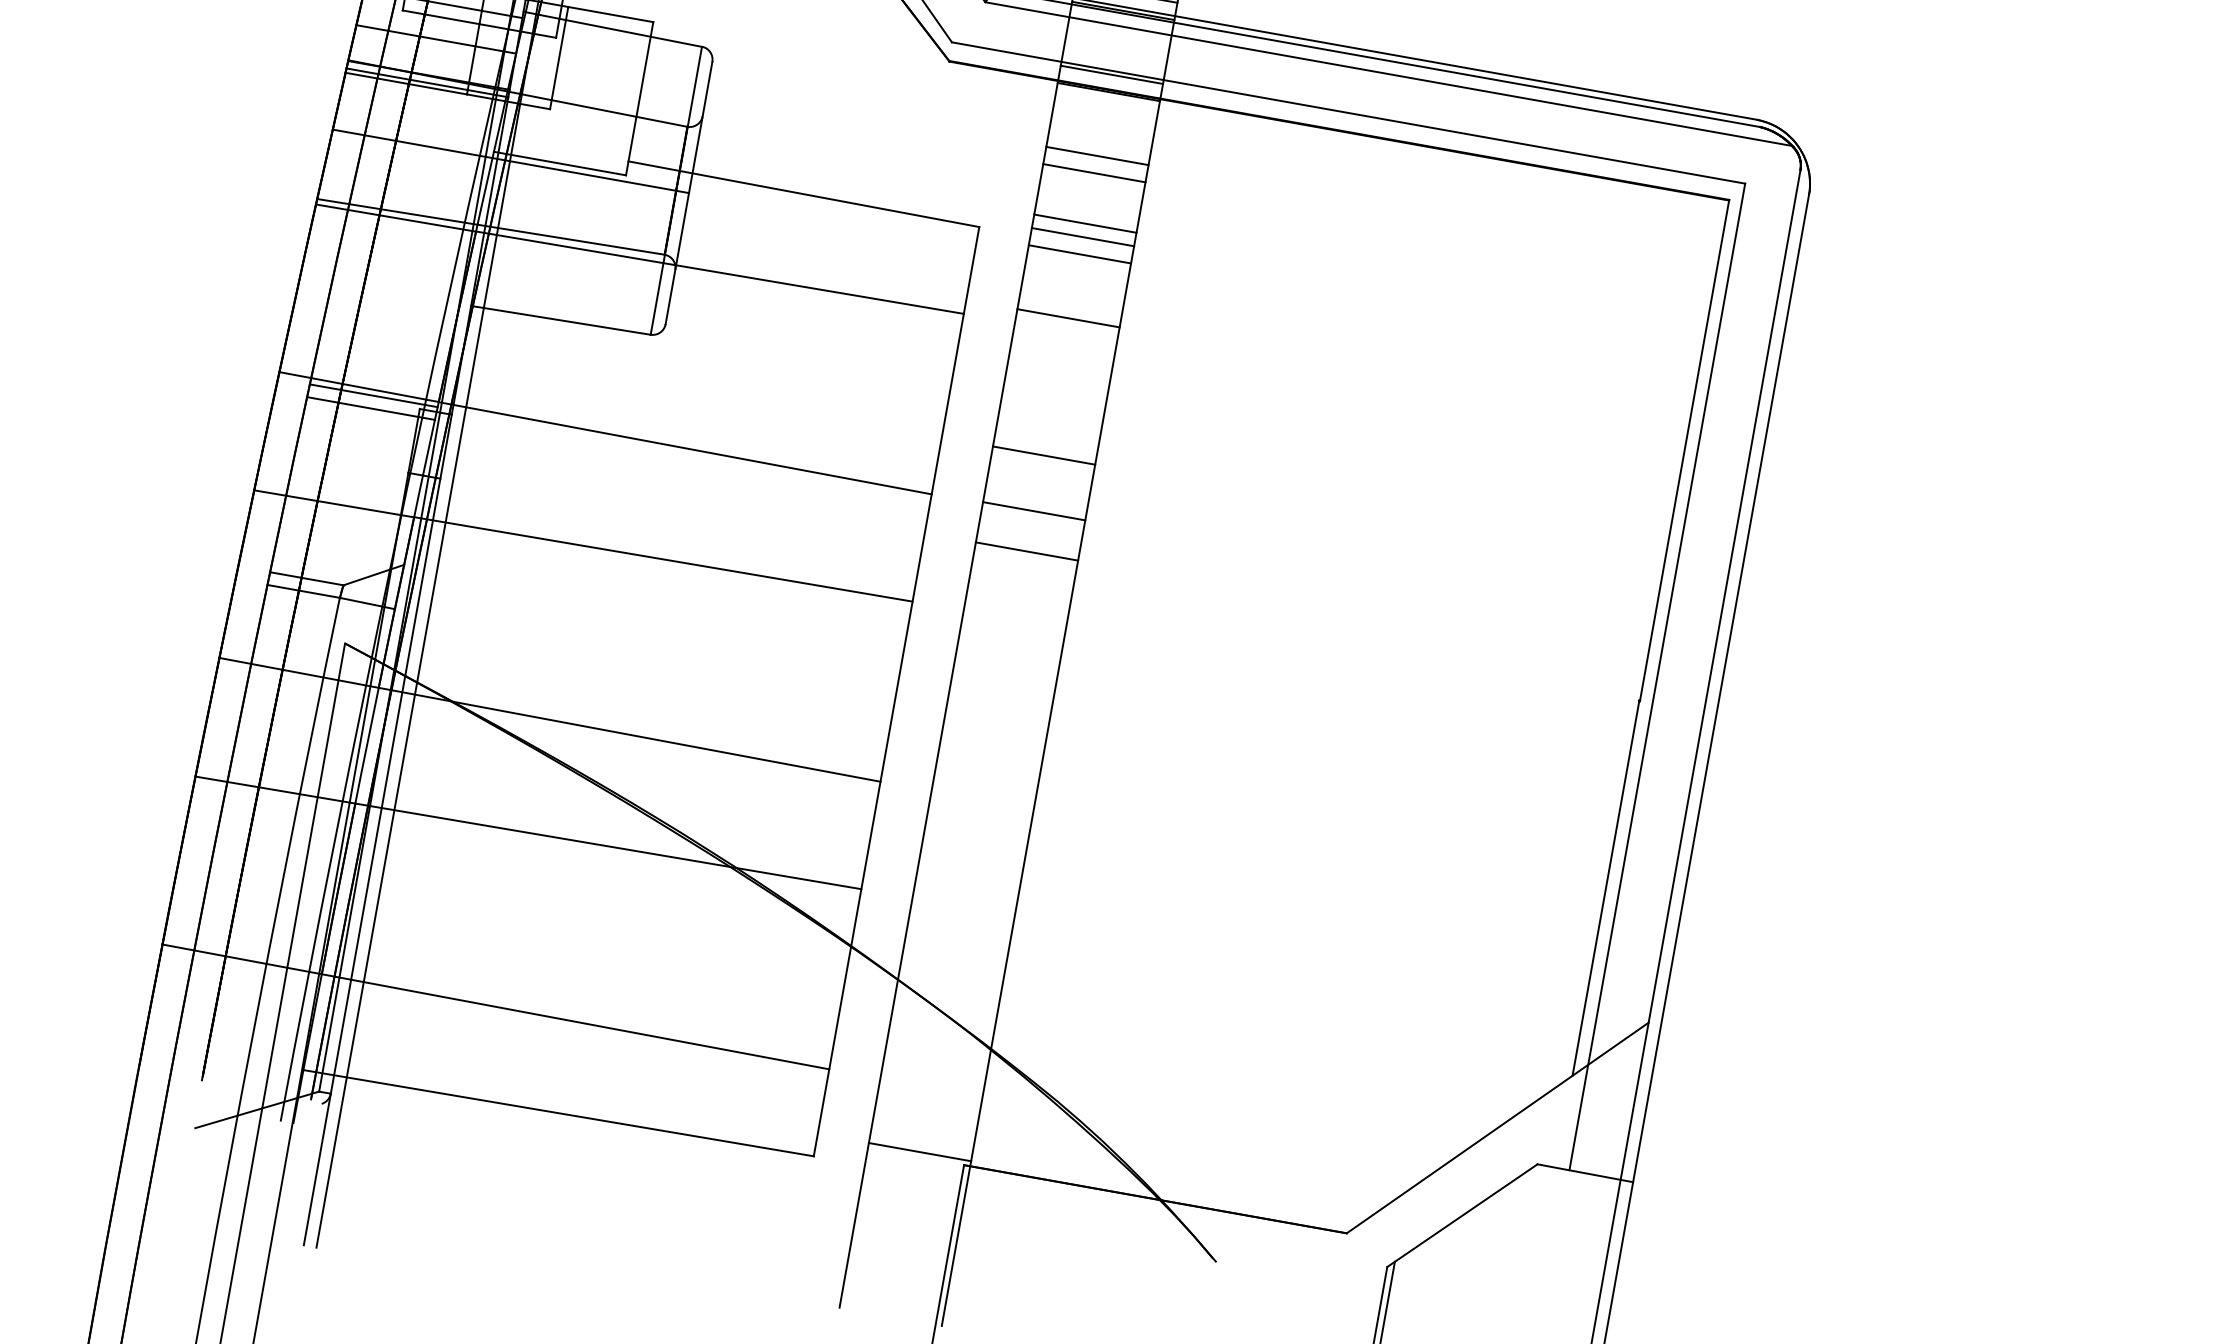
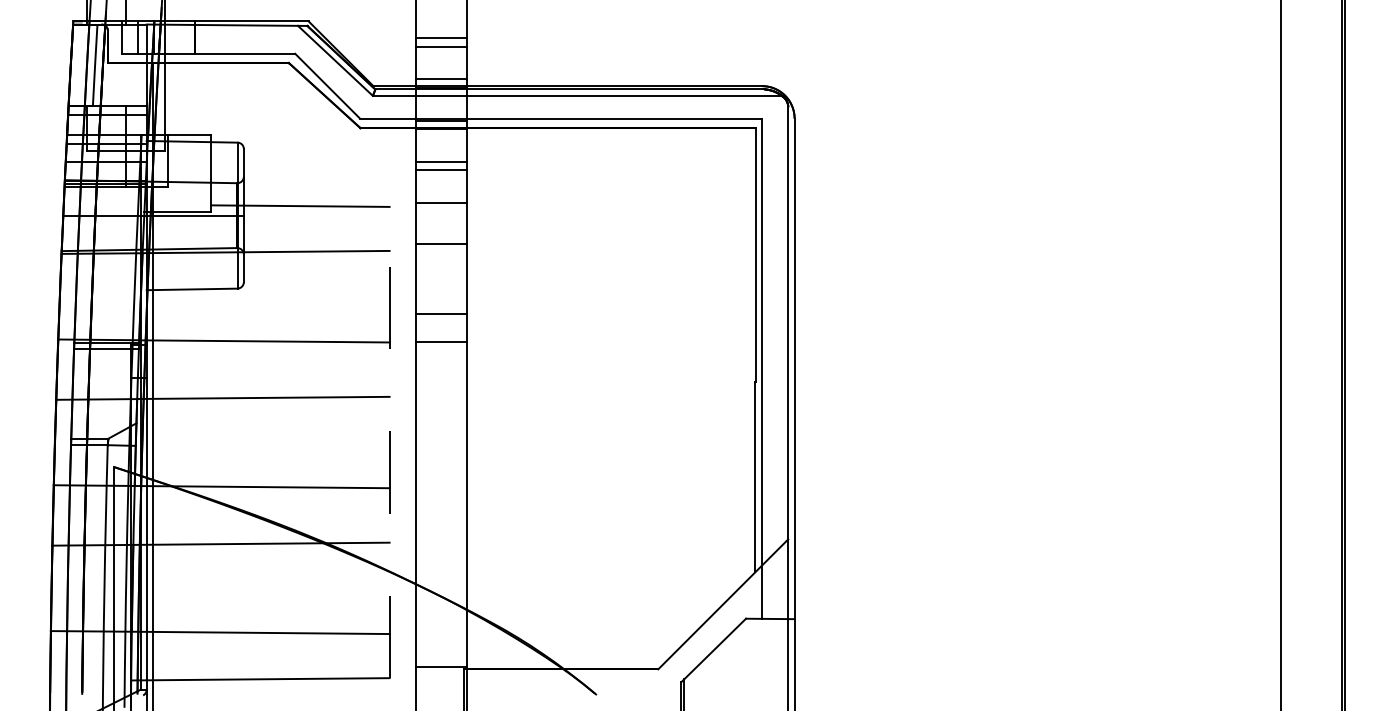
line: (1085, 222) -> (441, 195), removed
line: (1080, 254) -> (441, 211), removed
line: (1027, 552) -> (441, 362), removed
line: (896, 691) -> (389, 442), solid -> dashed

